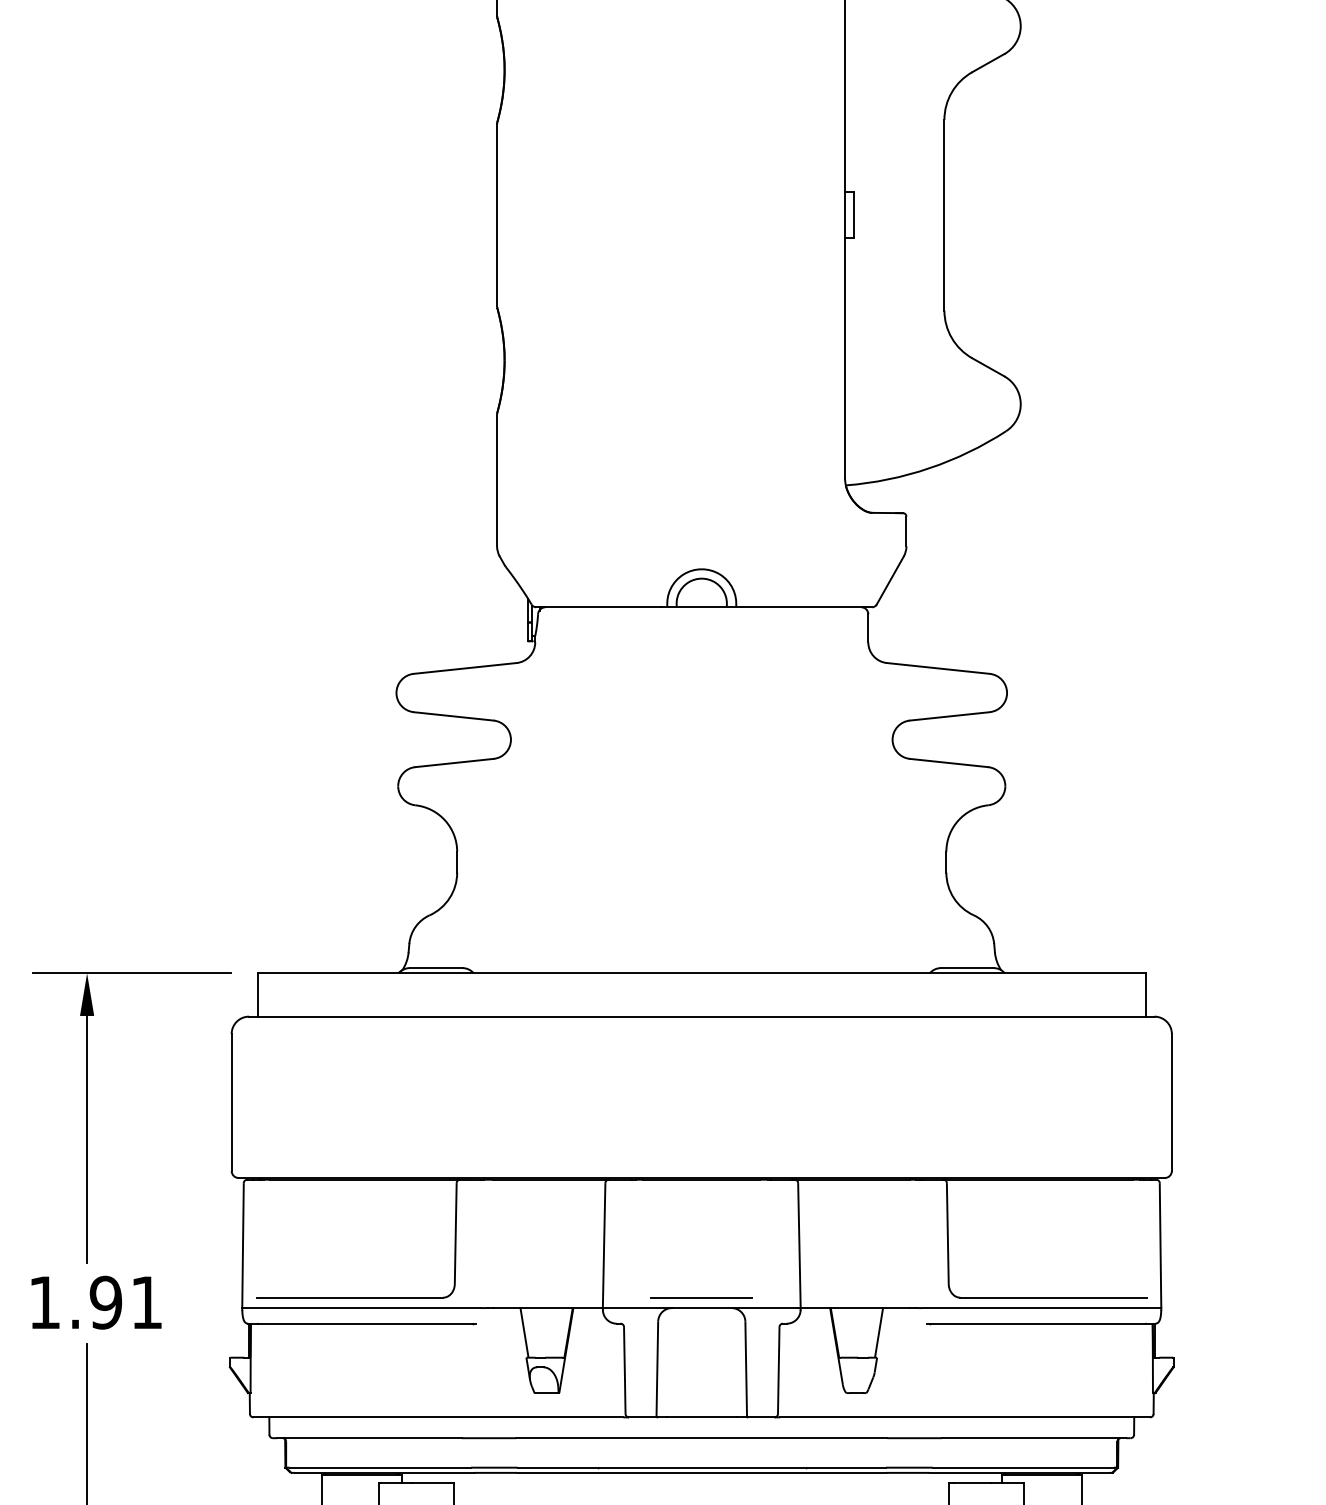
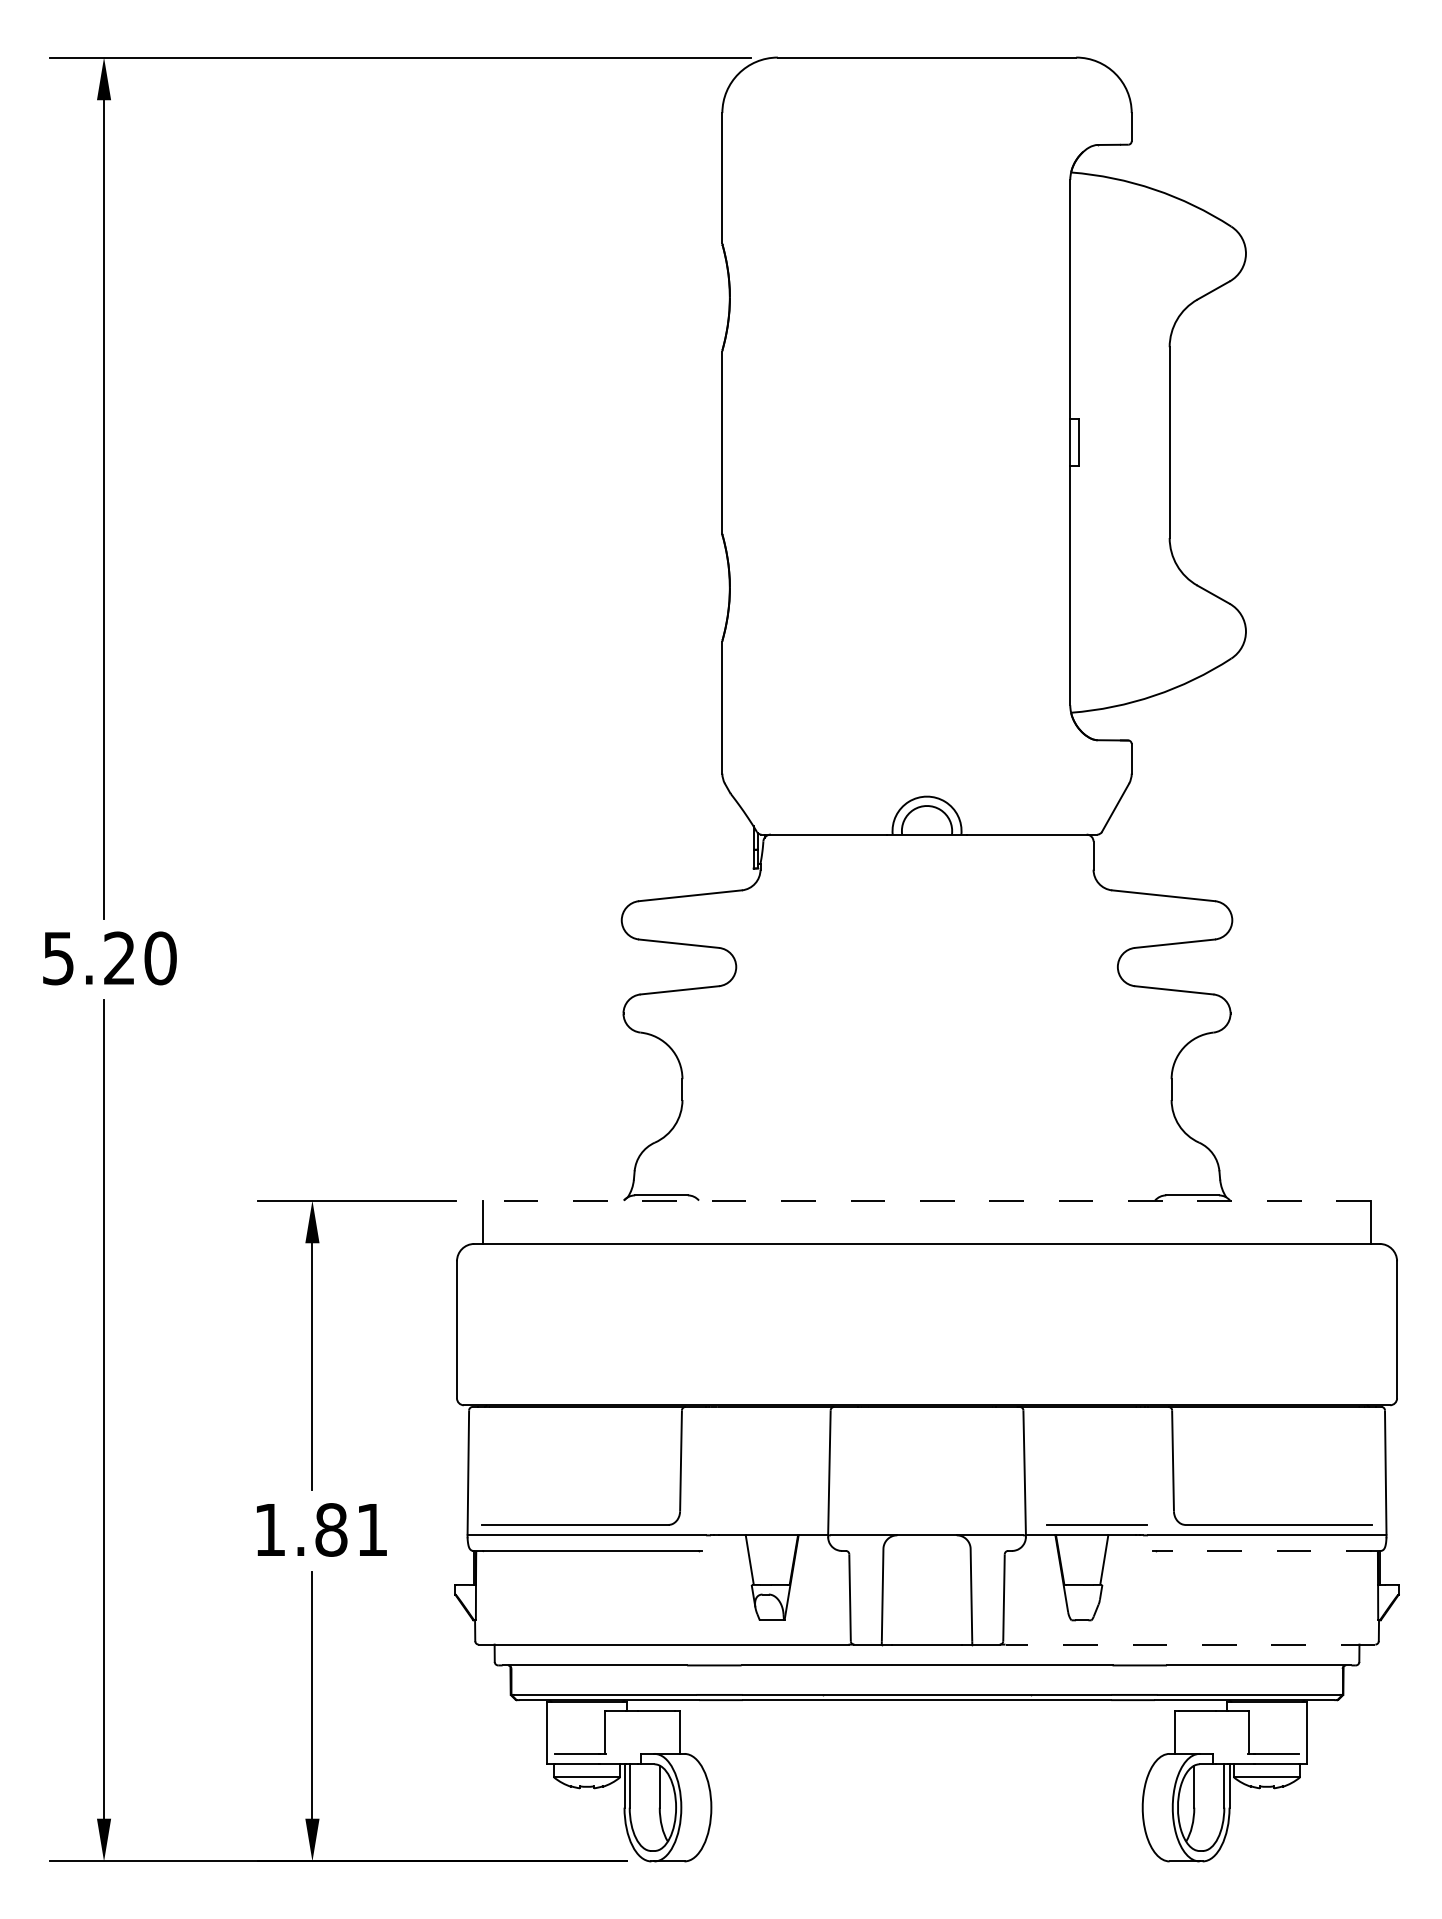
line: (702, 973) -> (927, 1200), solid -> dashed
line: (701, 1297) -> (1096, 1524), moved
text: (106, 1302) -> (331, 1529), 1.91 -> 1.81
line: (1043, 1323) -> (1268, 1550), solid -> dashed
line: (965, 1417) -> (1190, 1644), solid -> dashed

